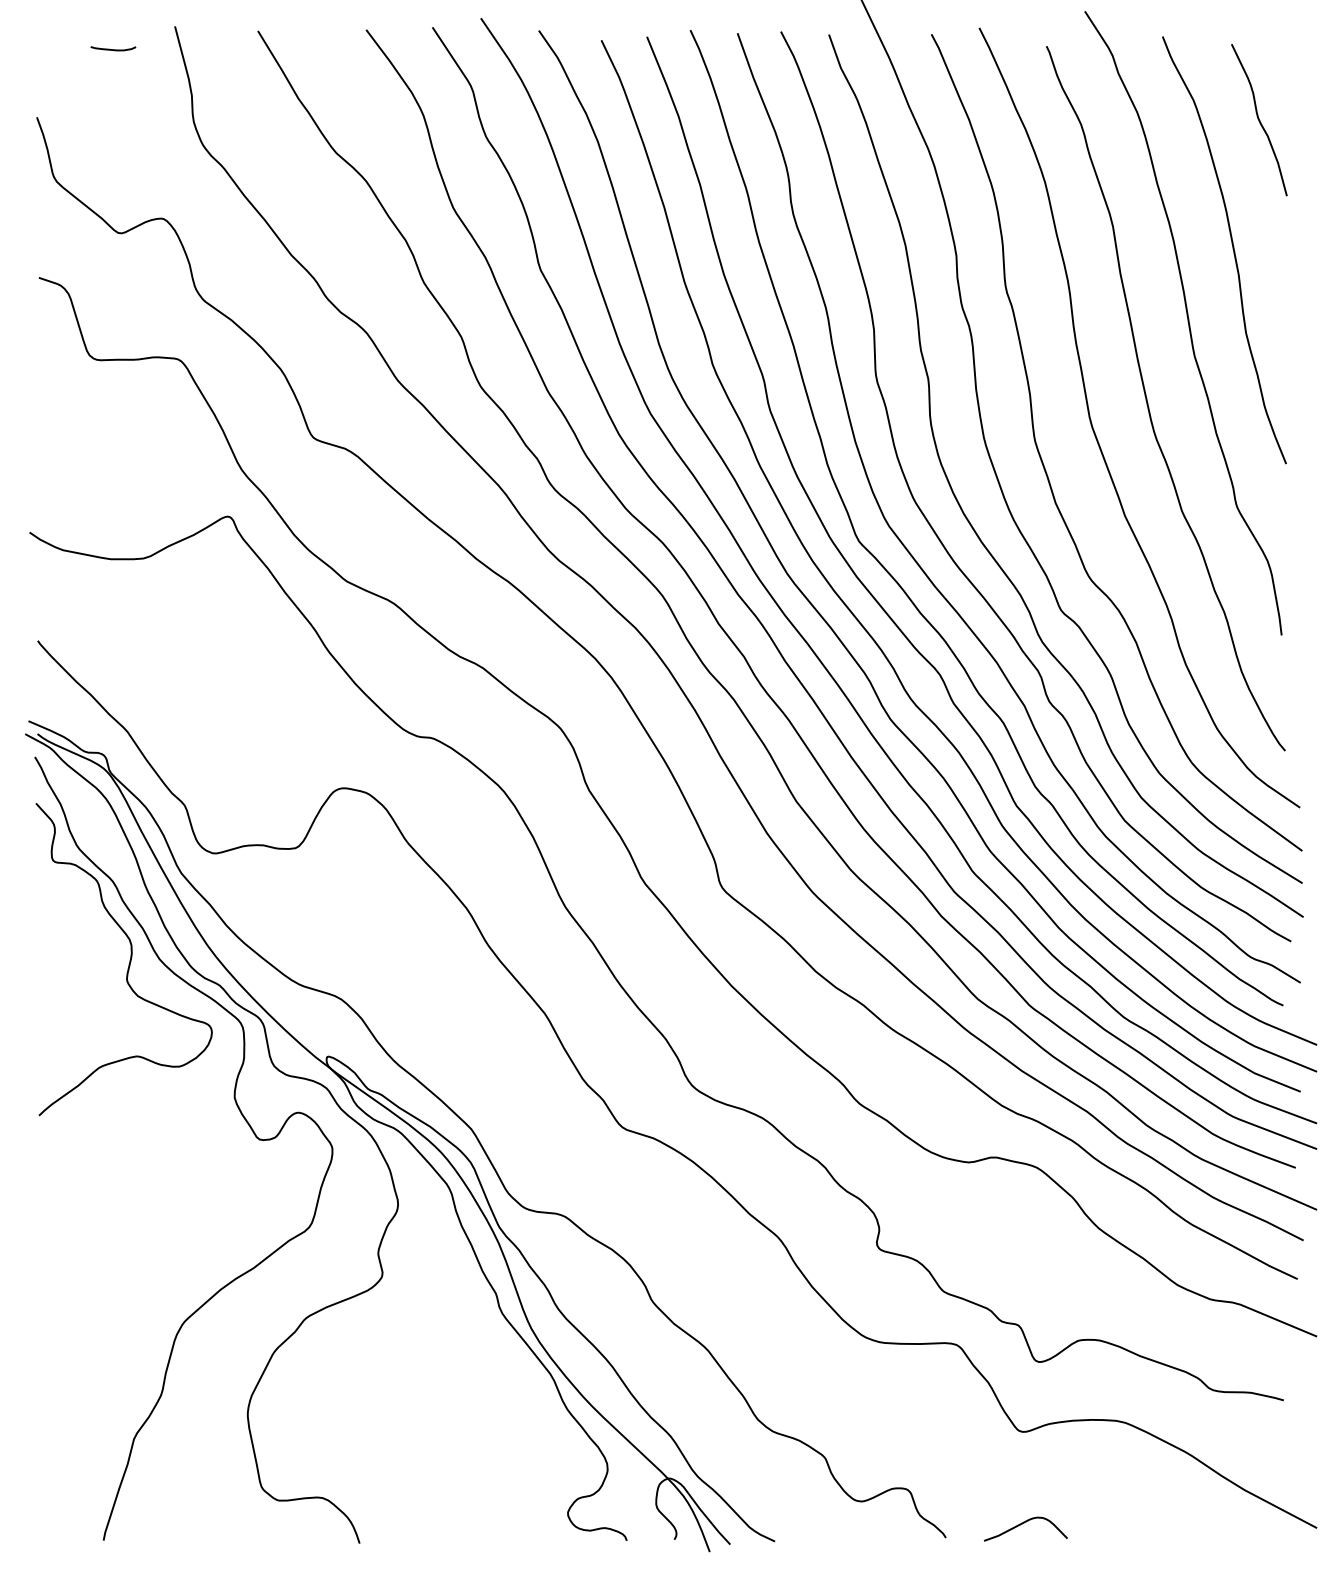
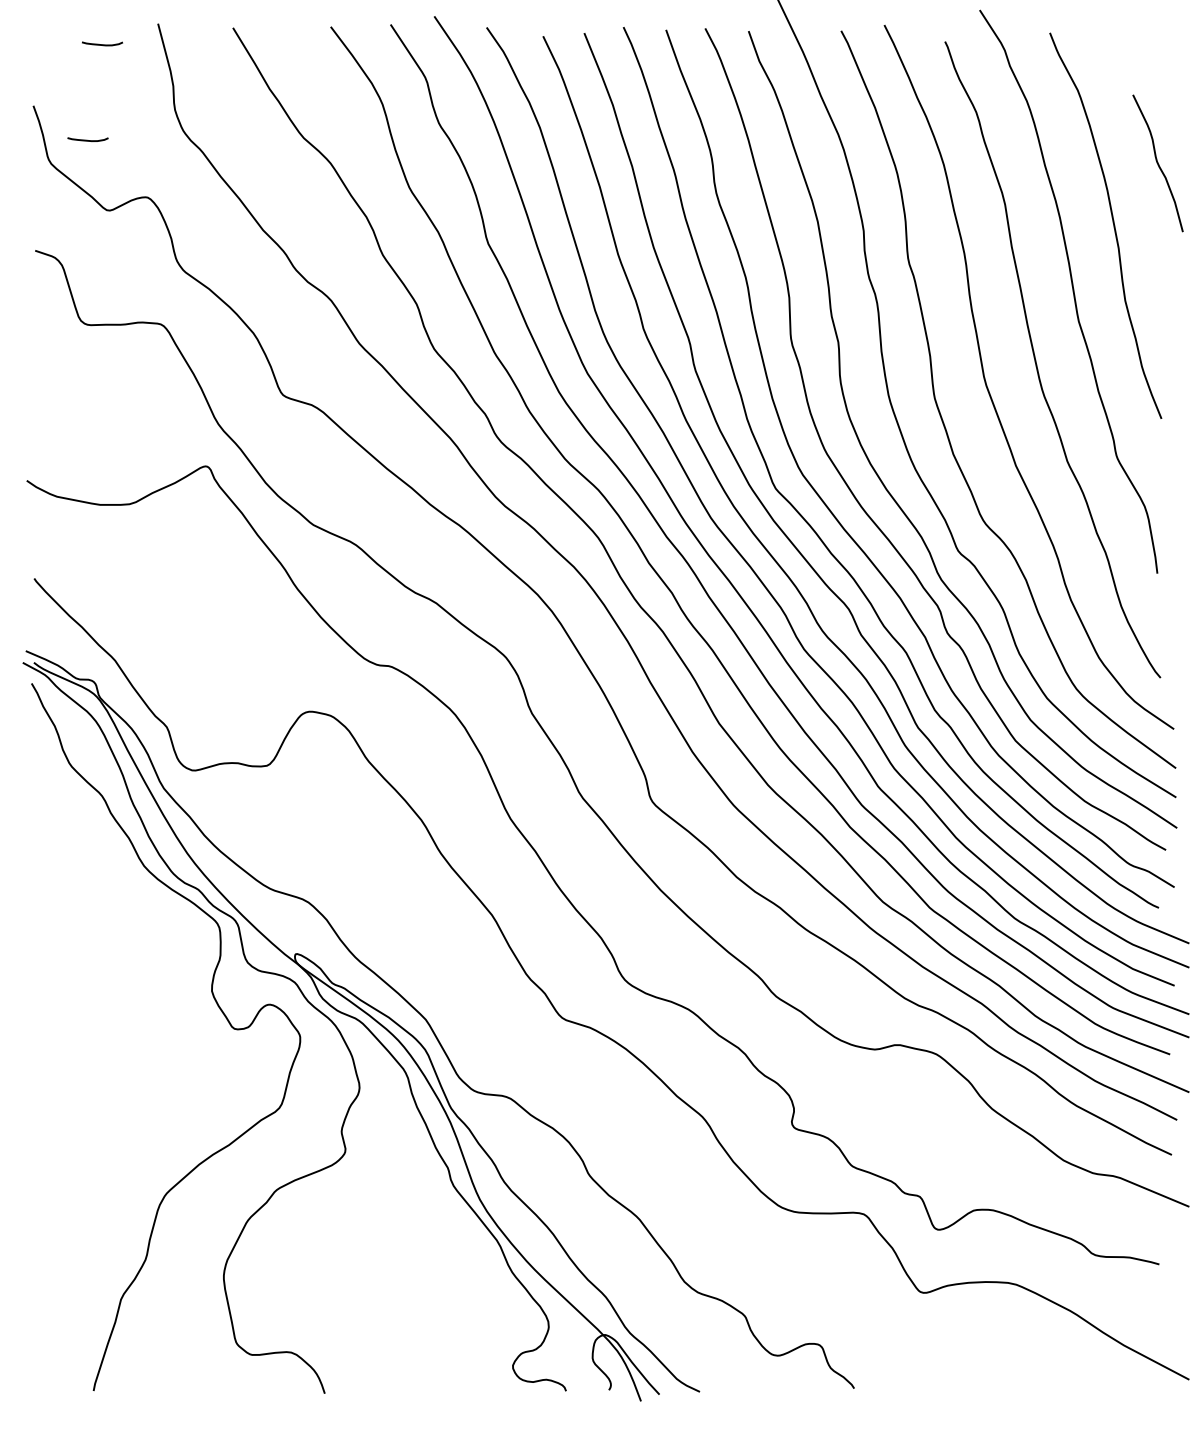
curve: (1259, 120) -> (1158, 163), moved
curve: (97, 155) -> (88, 140), added
curve: (129, 960) -> (117, 867), removed
curve: (1022, 1524) -> (923, 1376), removed

